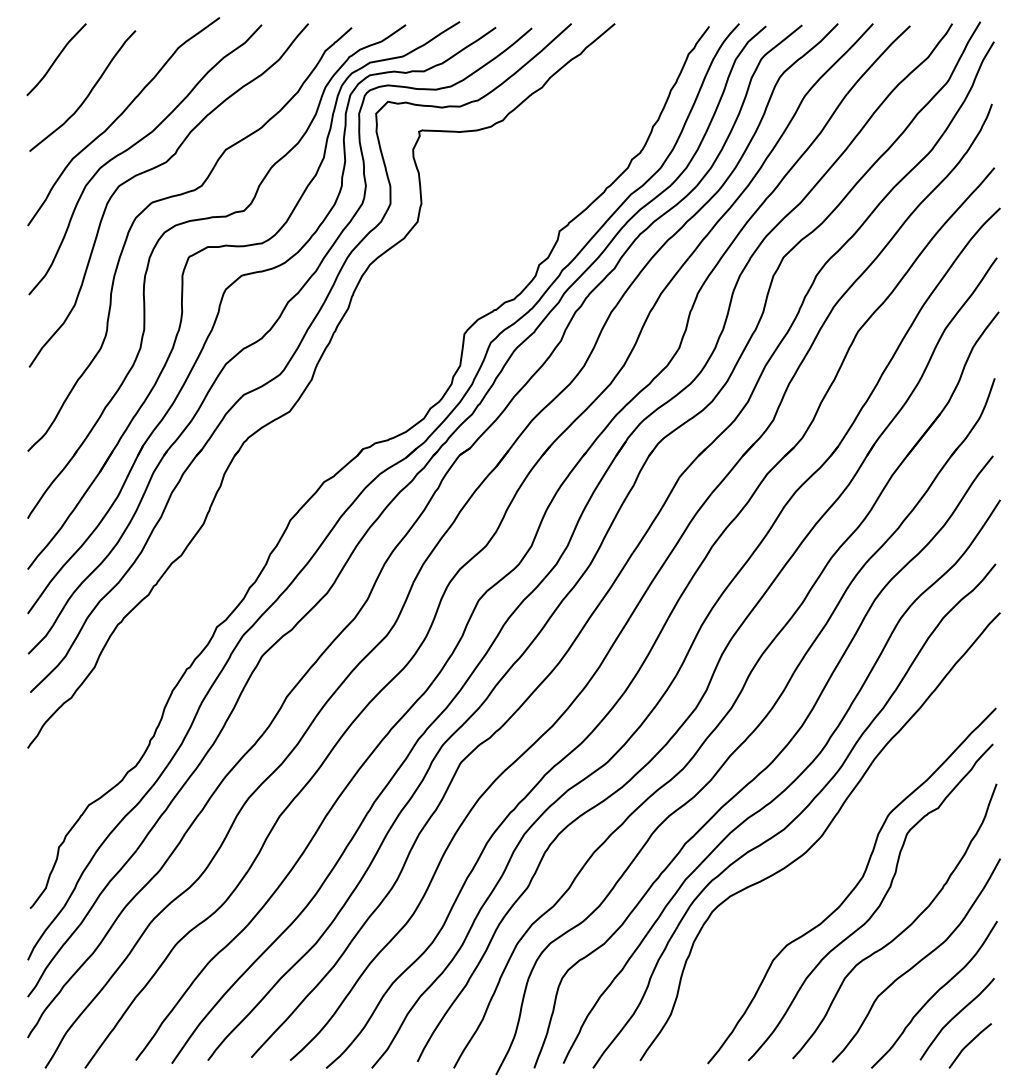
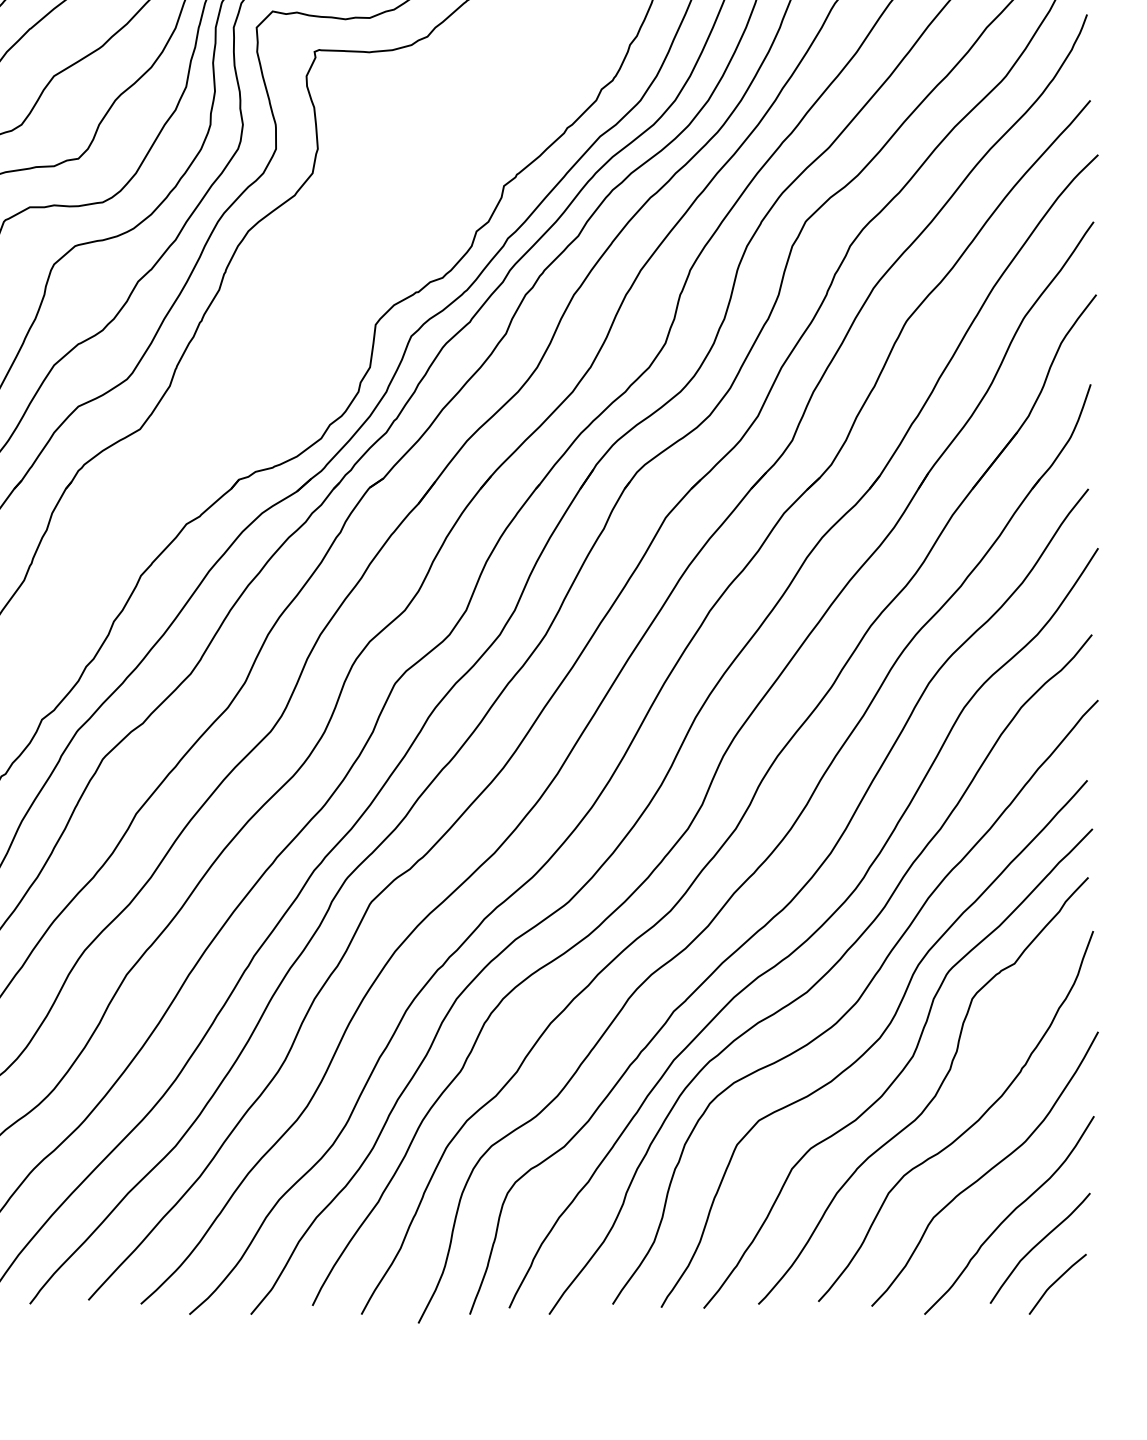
curve: (833, 867) -> (873, 1043), added

